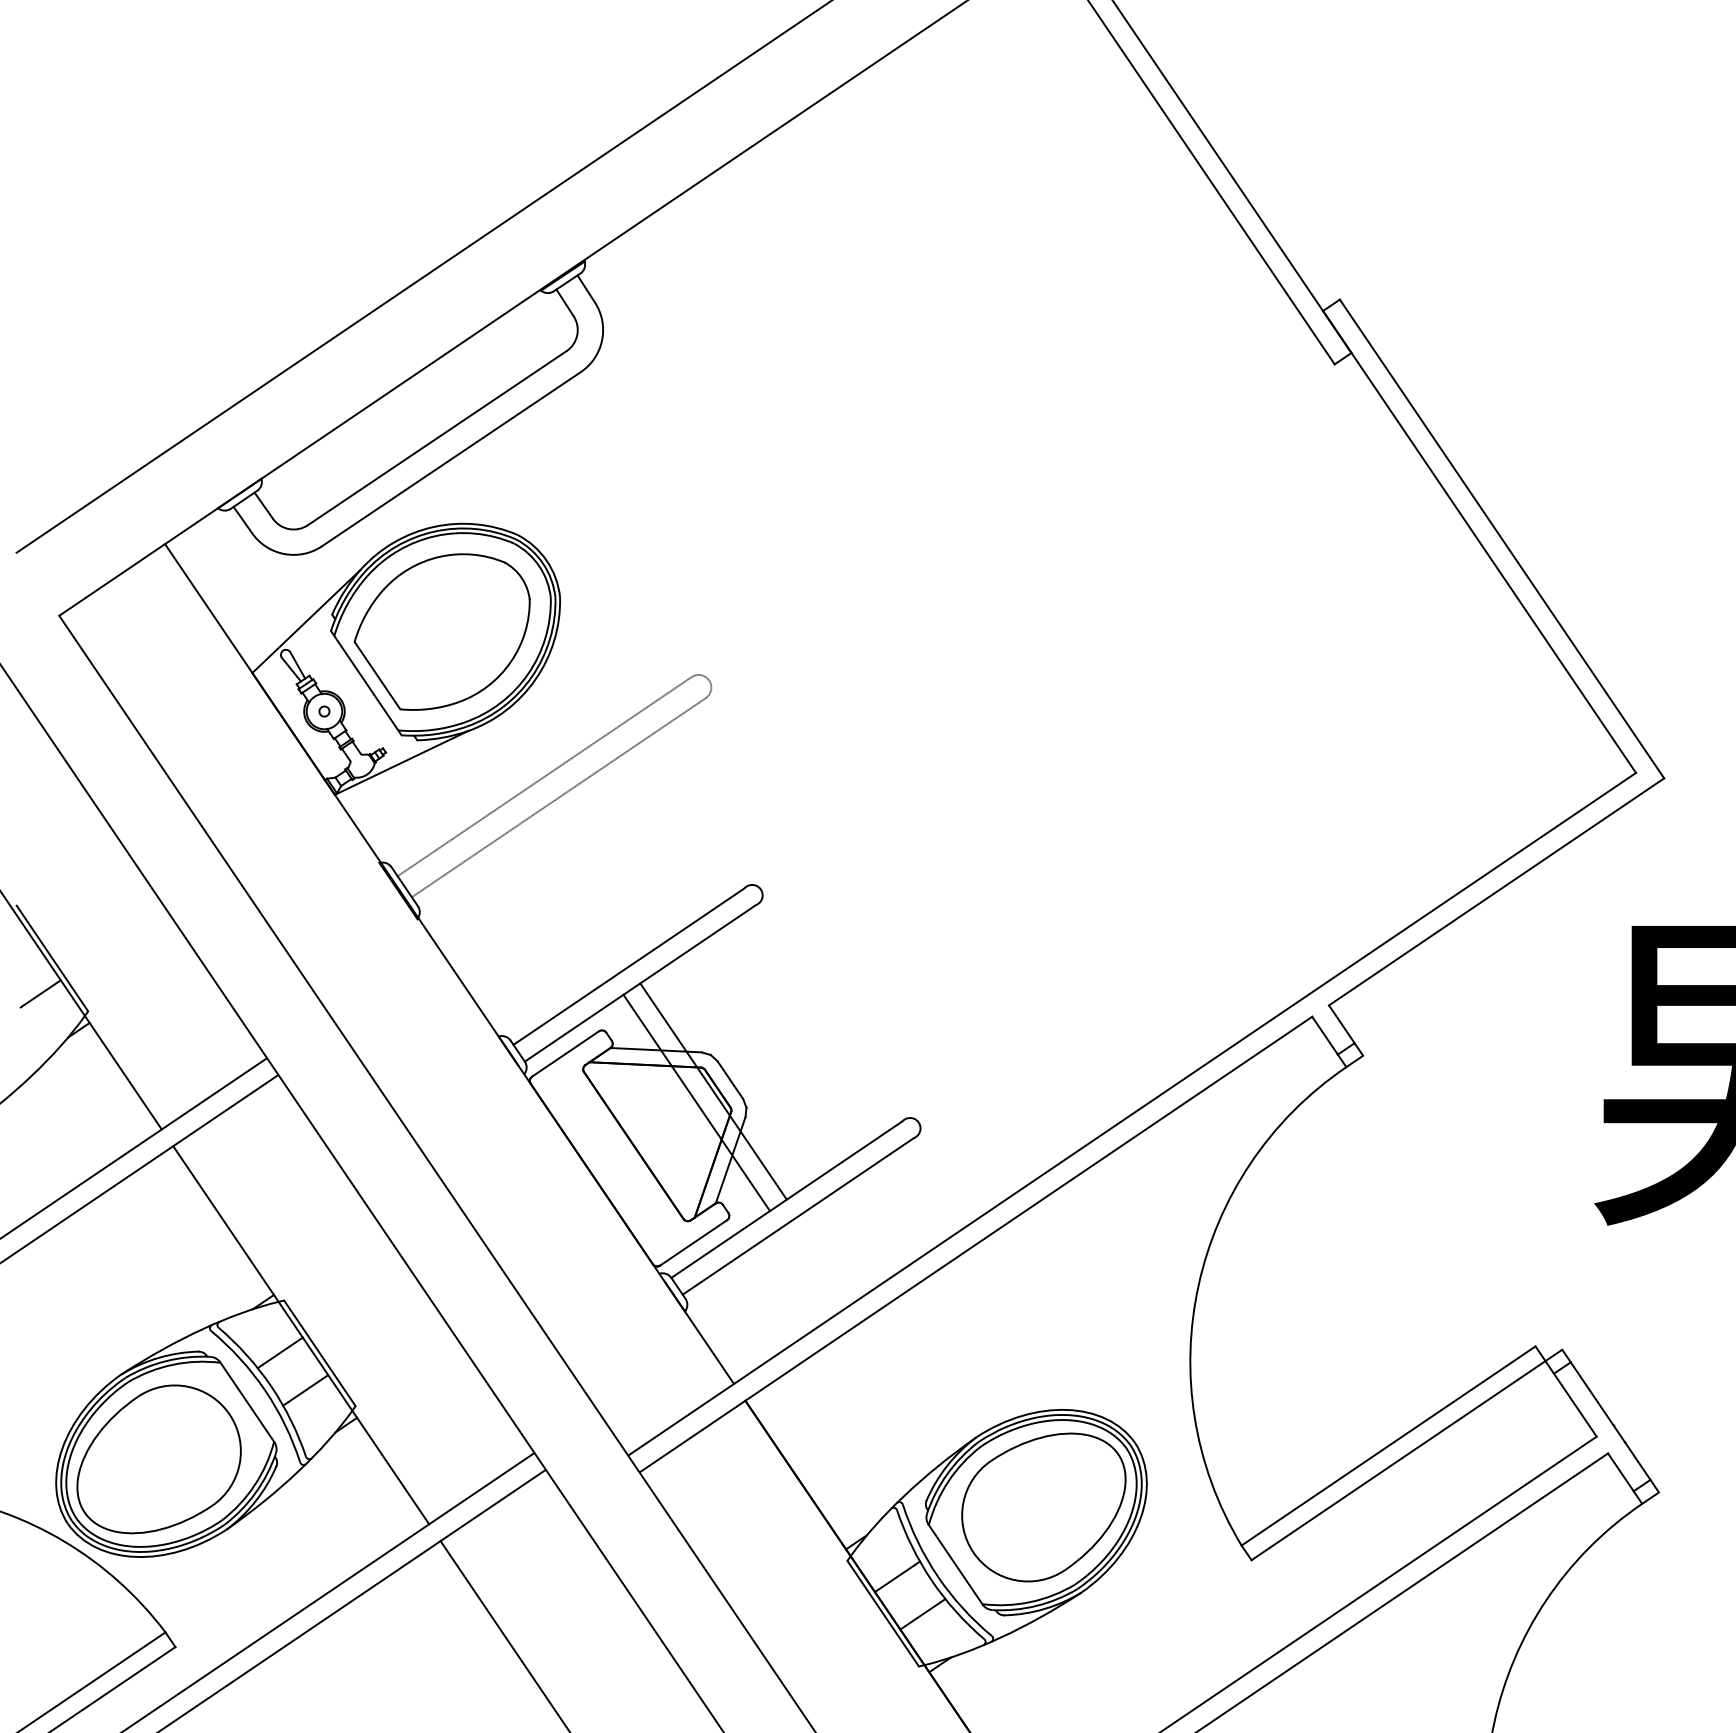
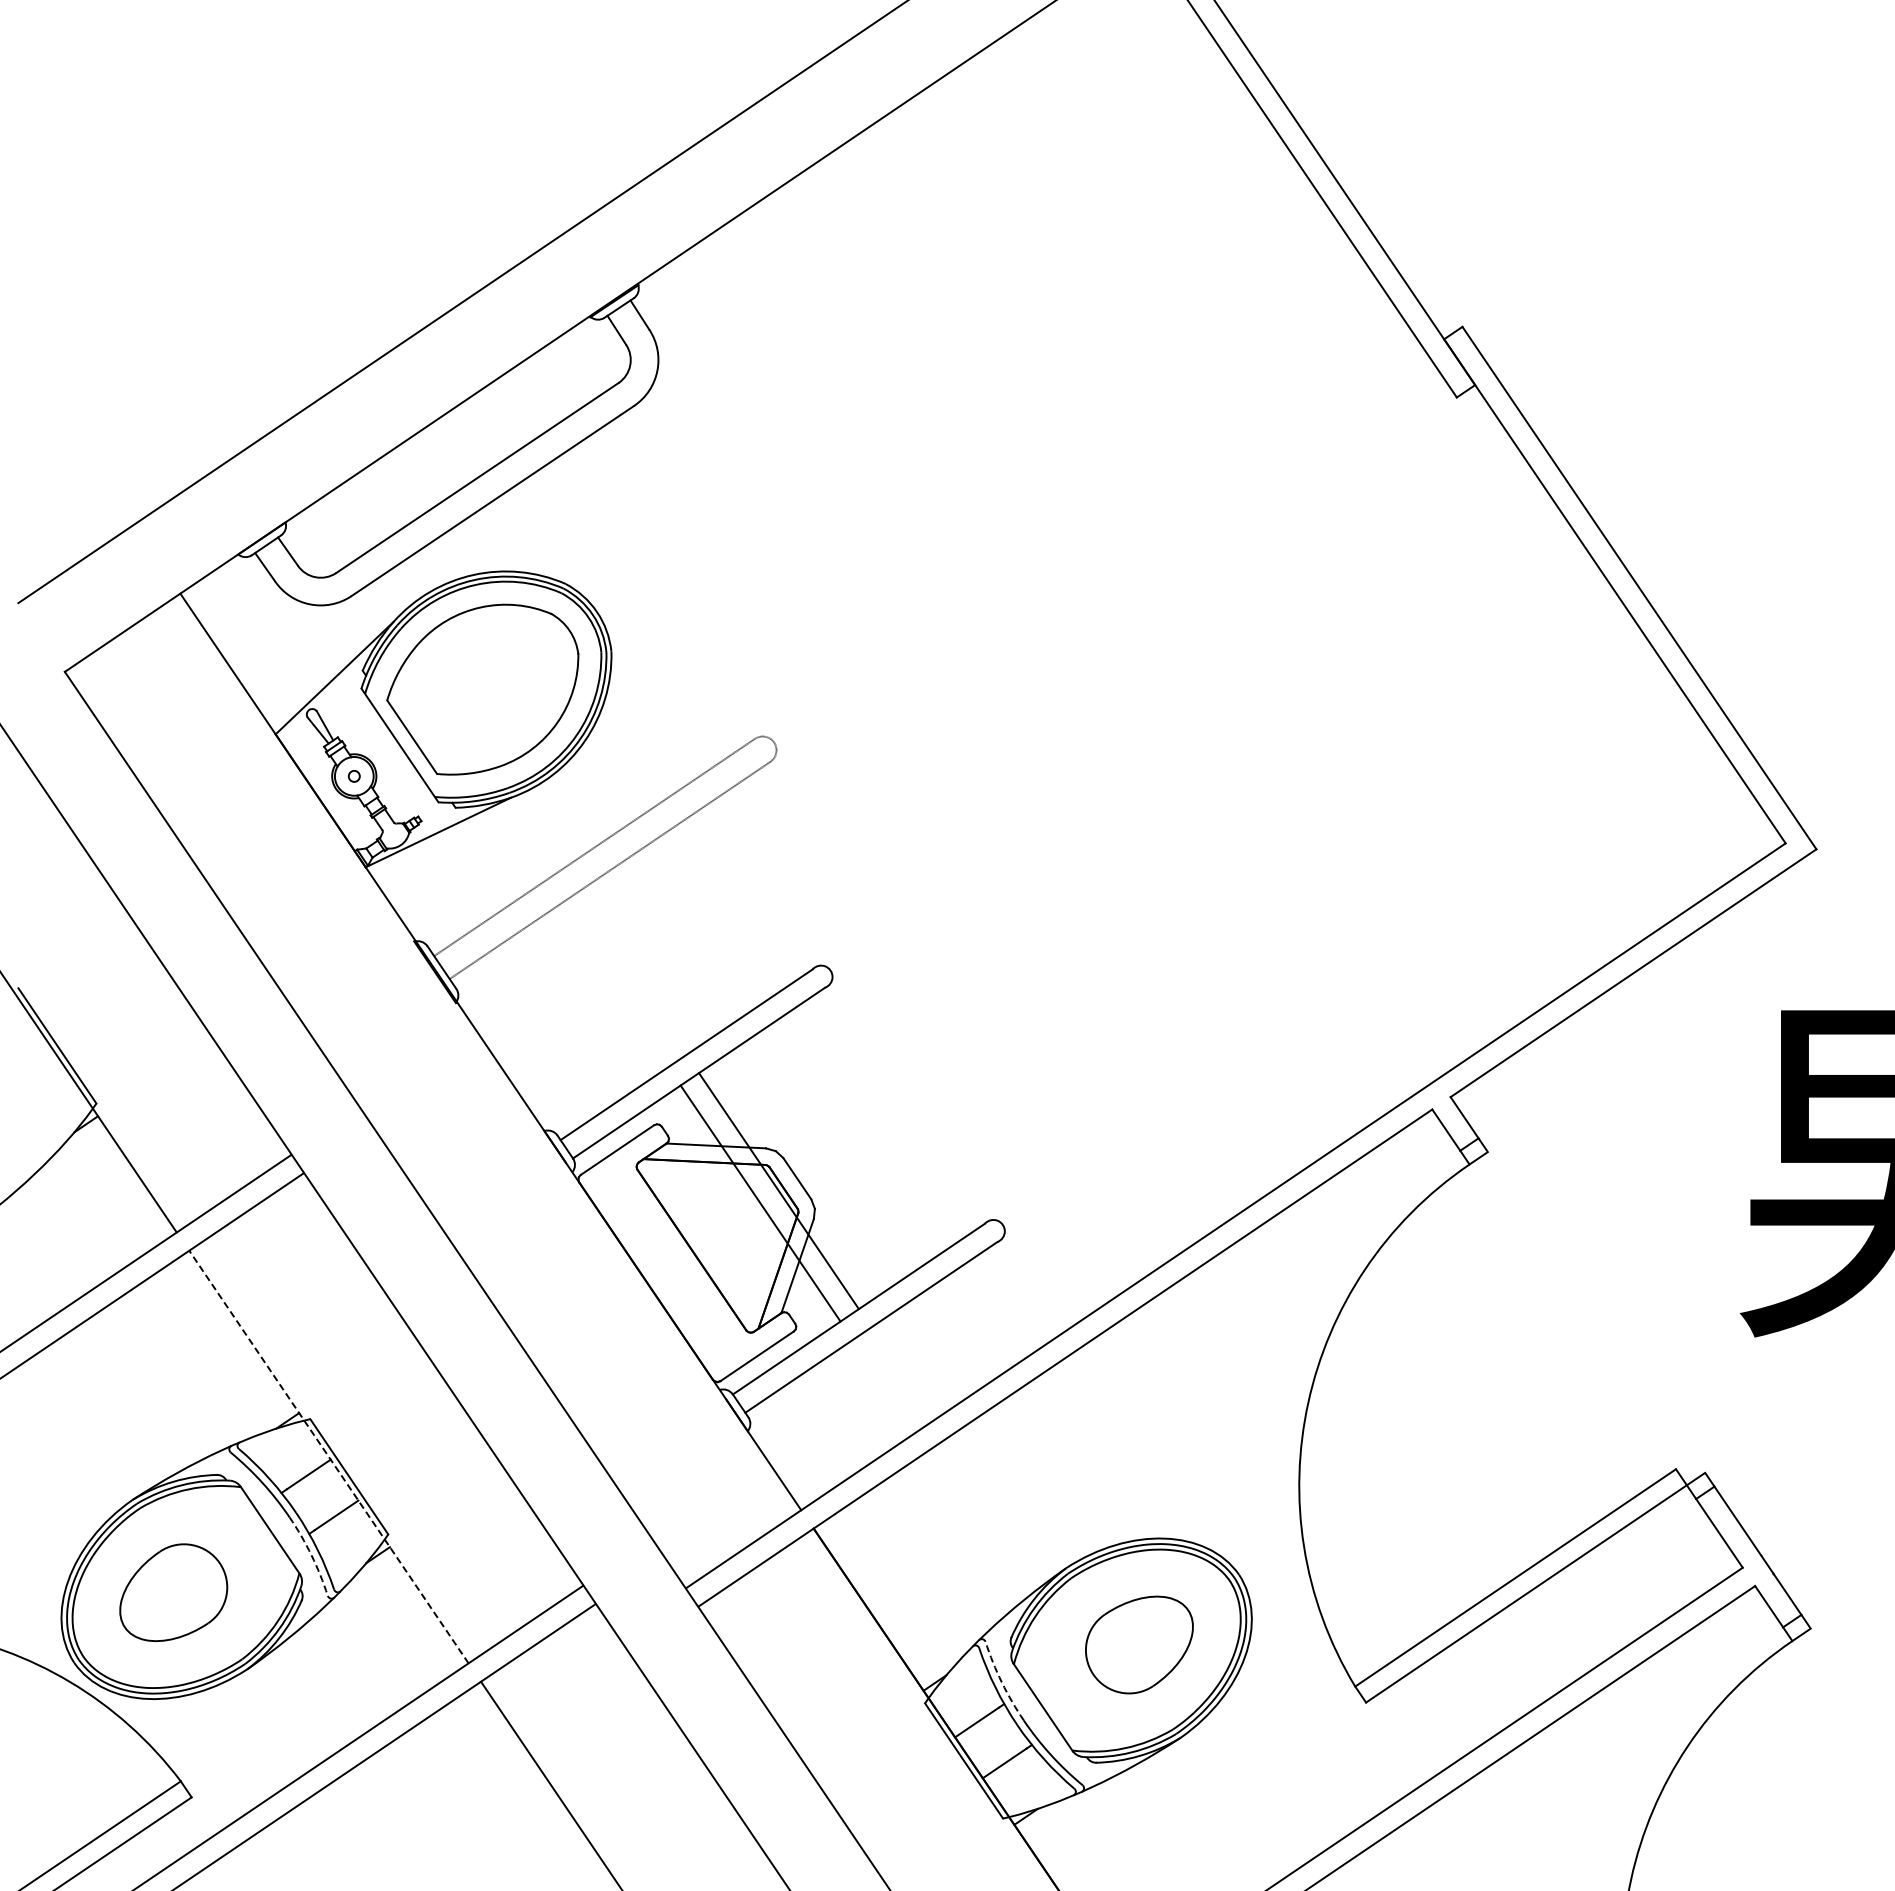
line: (40, 993) -> (44, 1084), removed
line: (300, 1334) -> (328, 1456), solid -> dashed
arc: (285, 1425) -> (311, 1555), solid -> dashed
part: (158, 1459) -> (173, 1592), size x0.6
part: (1043, 1506) -> (1139, 1644), size x0.6
arc: (917, 1541) -> (1001, 1682), solid -> dashed

